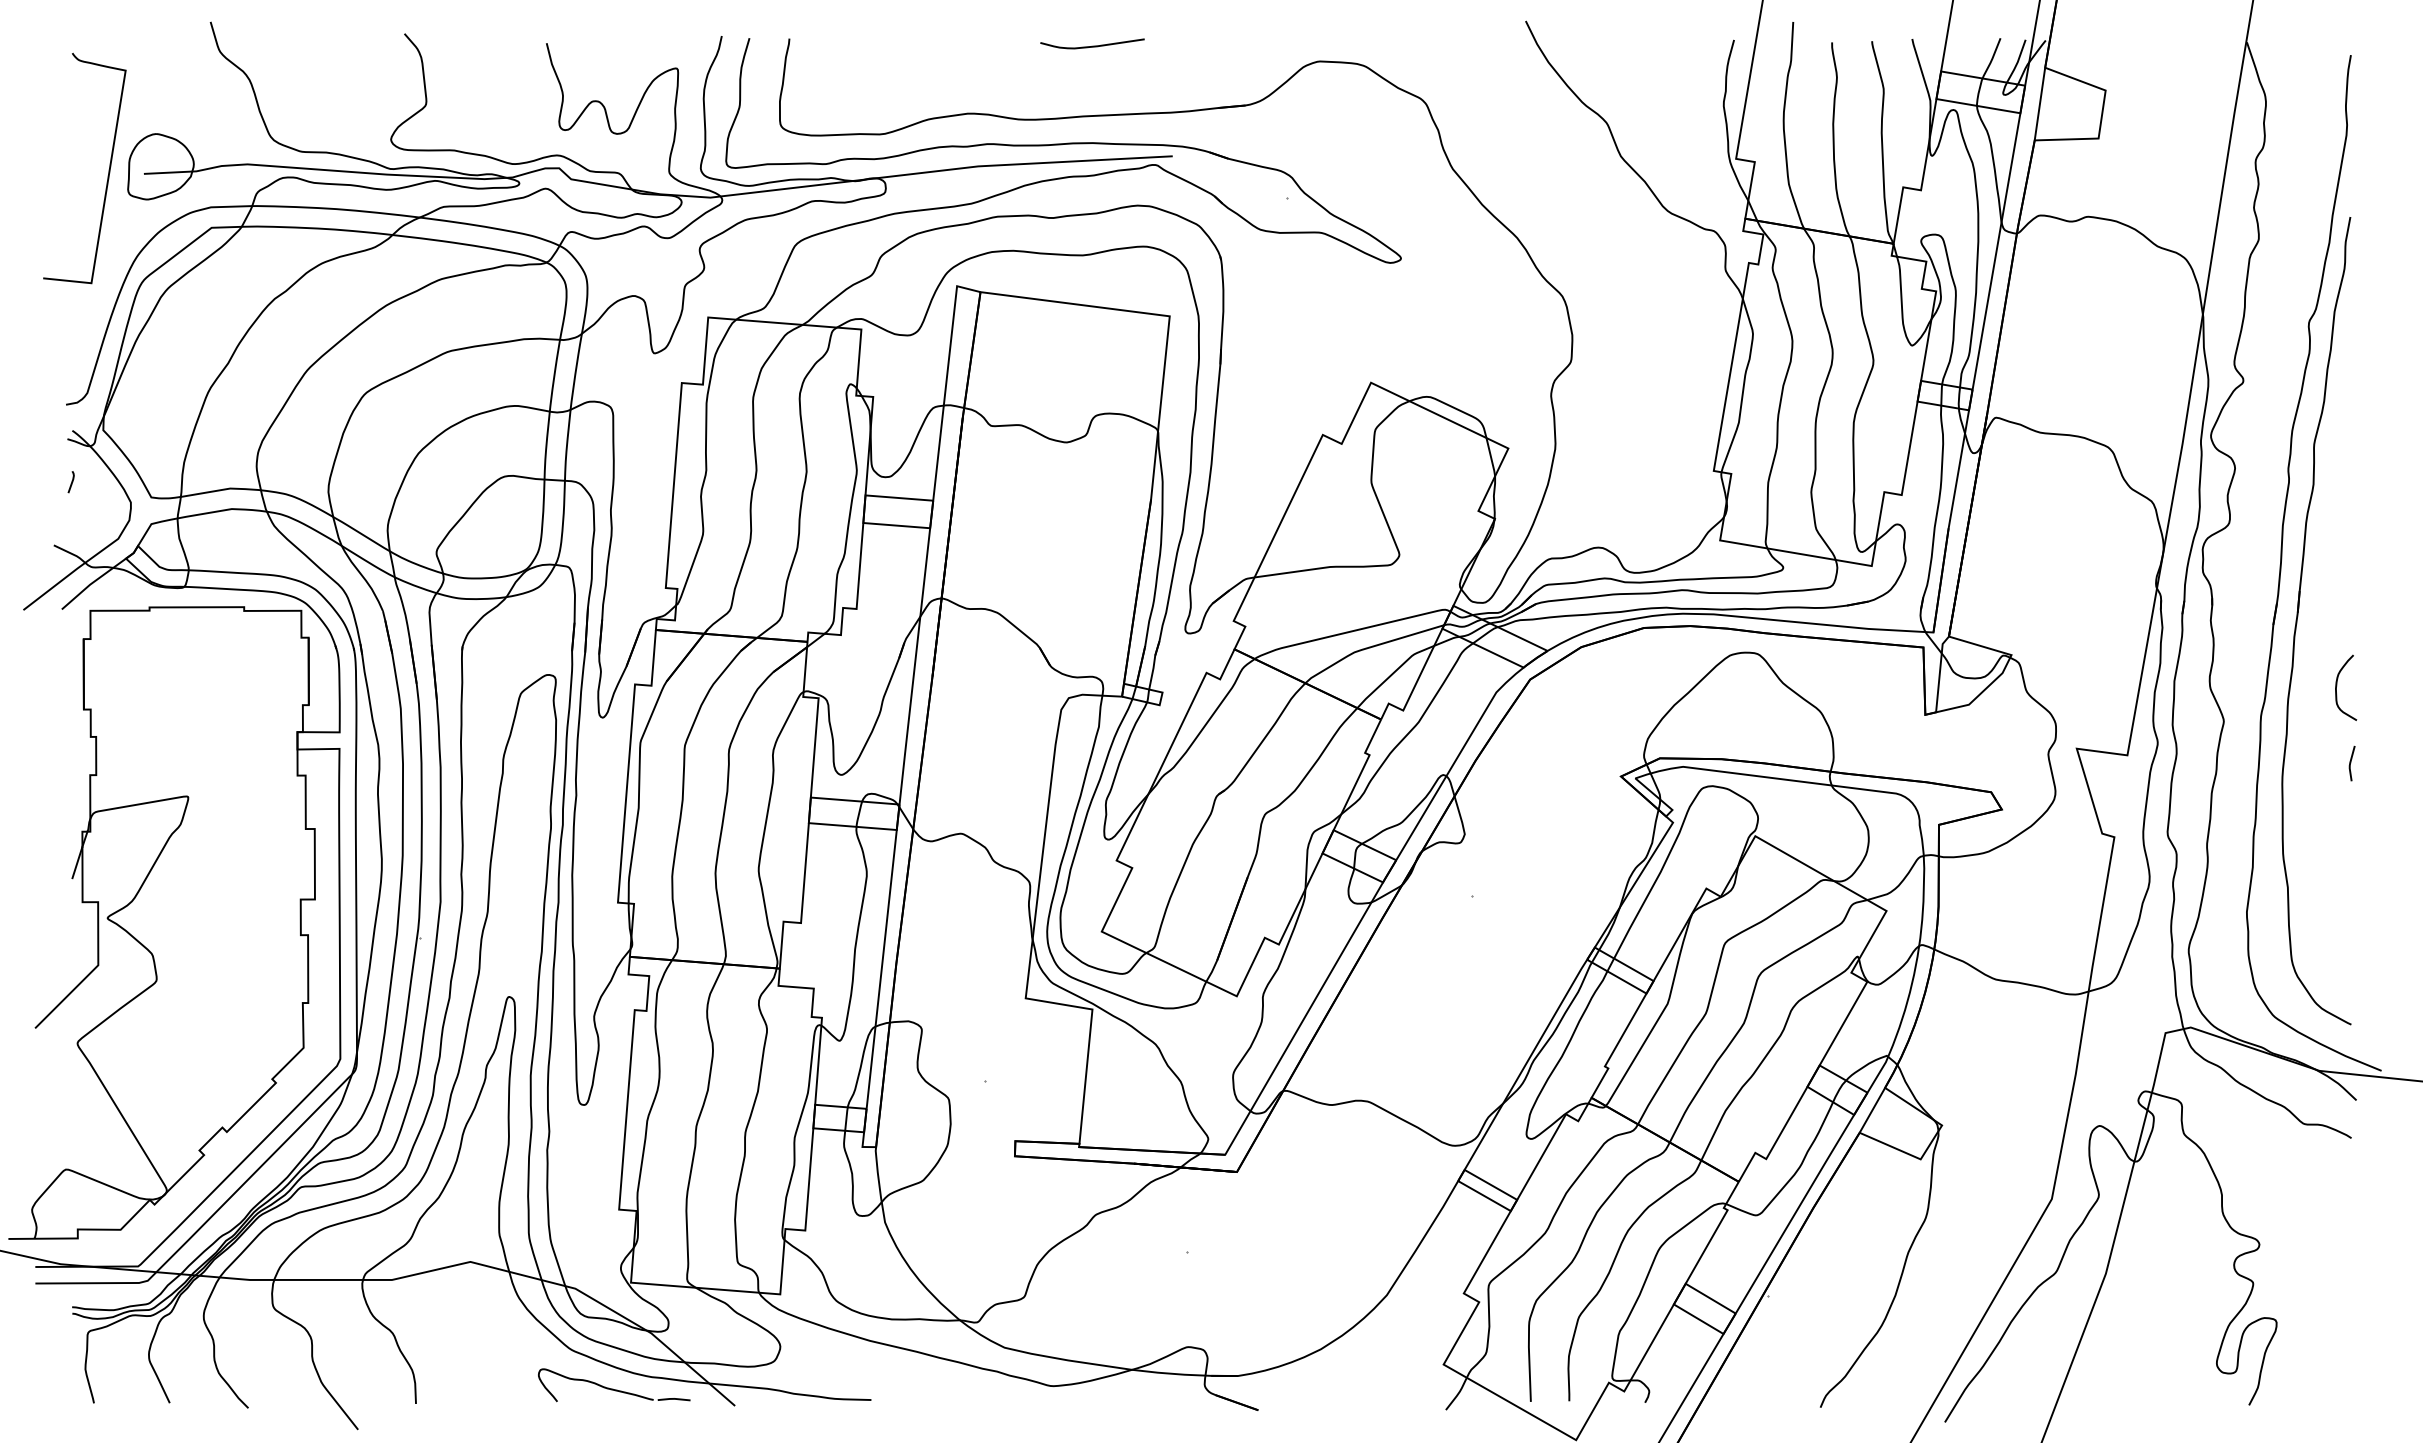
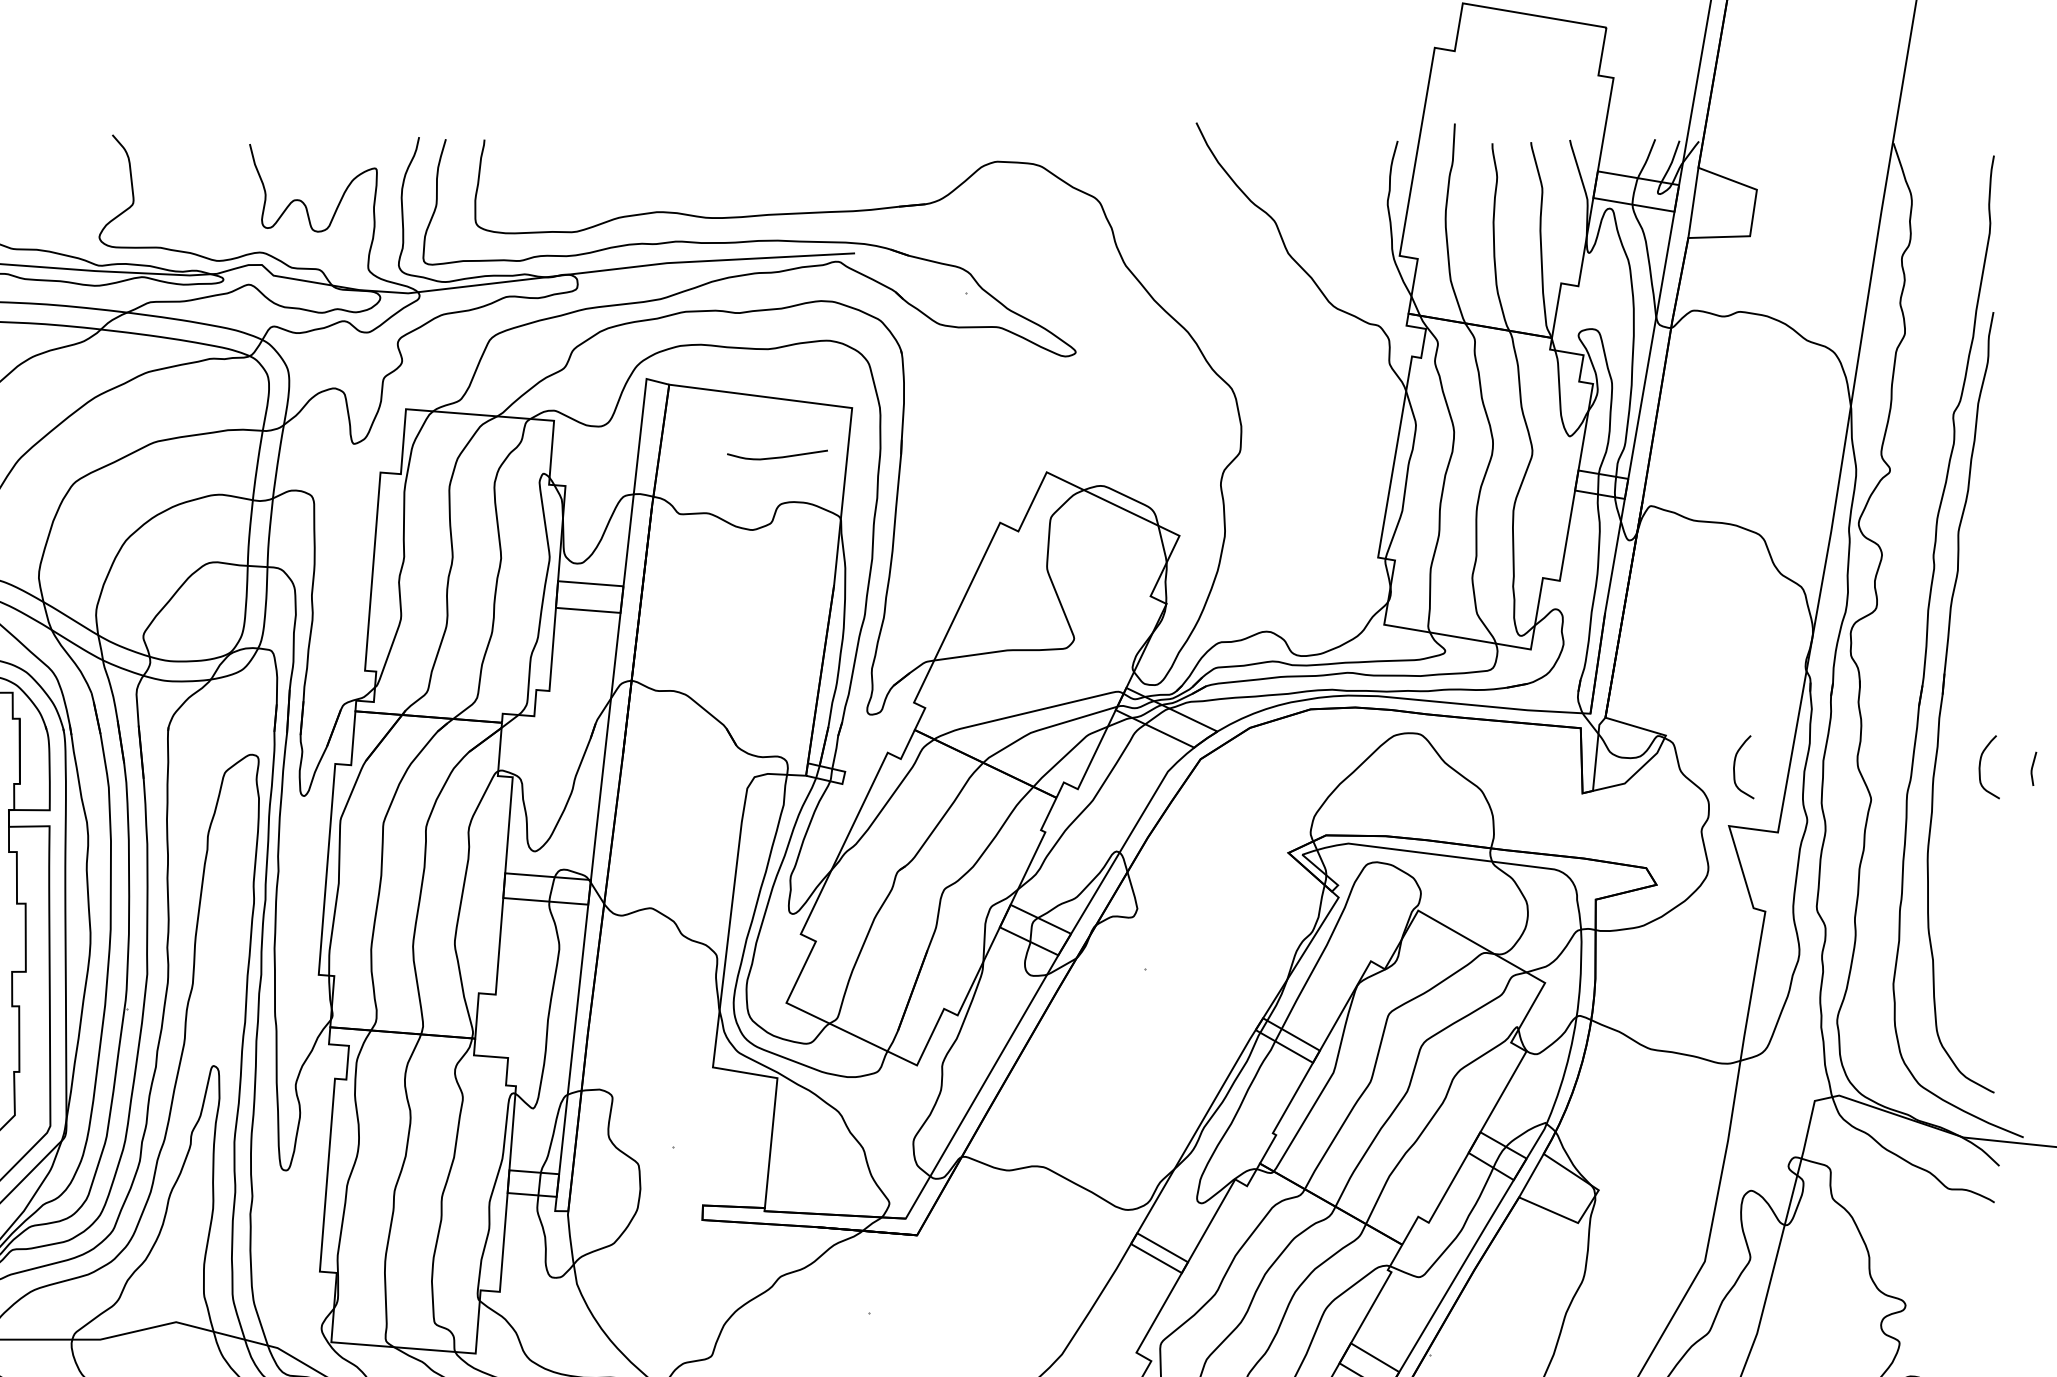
curve: (1092, 45) -> (777, 456), moved
curve: (2083, 686) -> (1735, 765), added
line: (2351, 763) -> (2033, 768), moved

